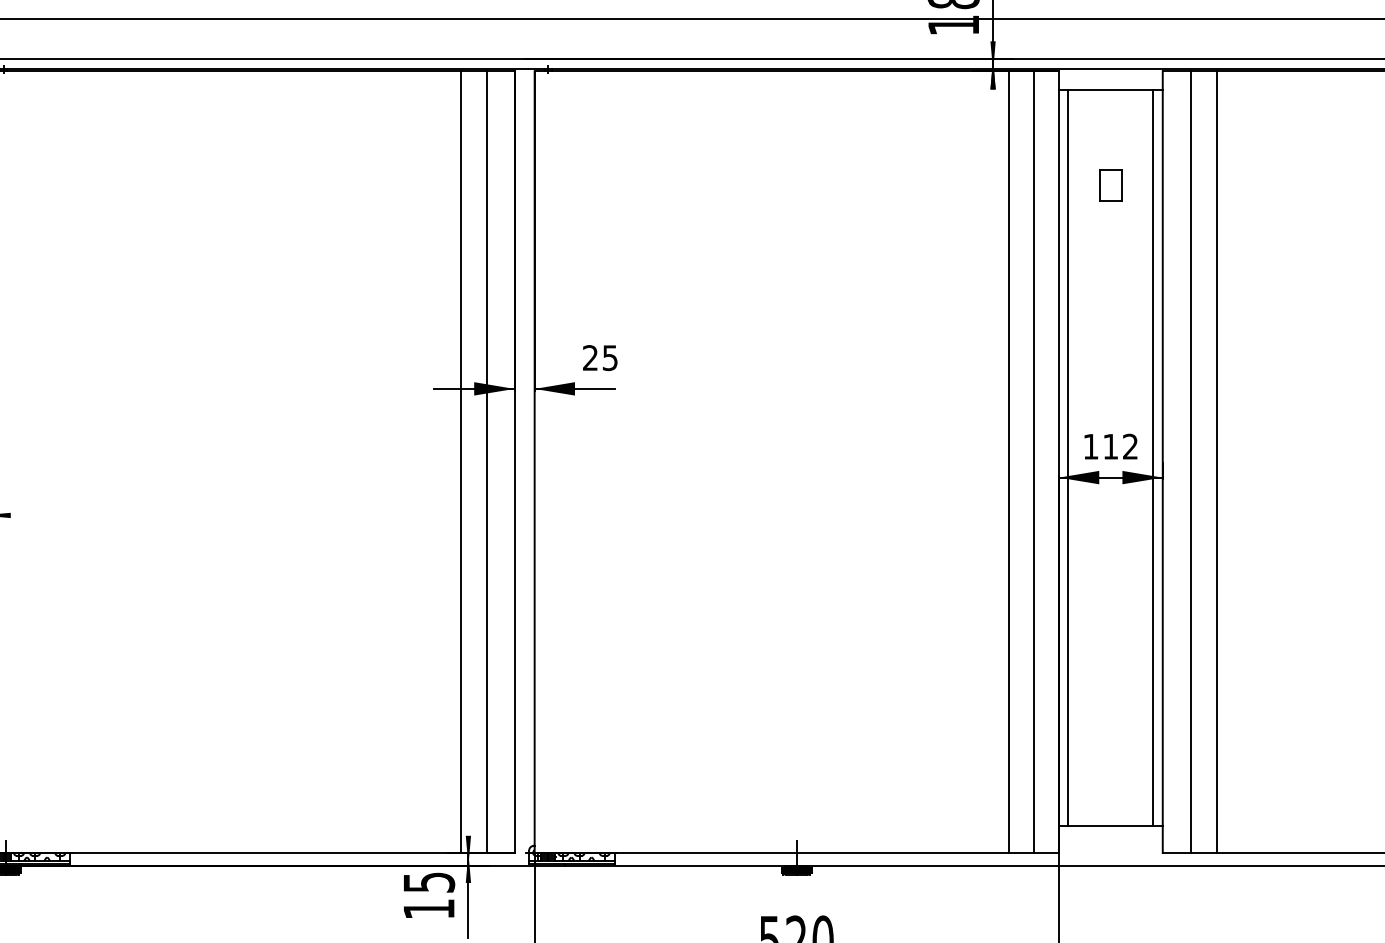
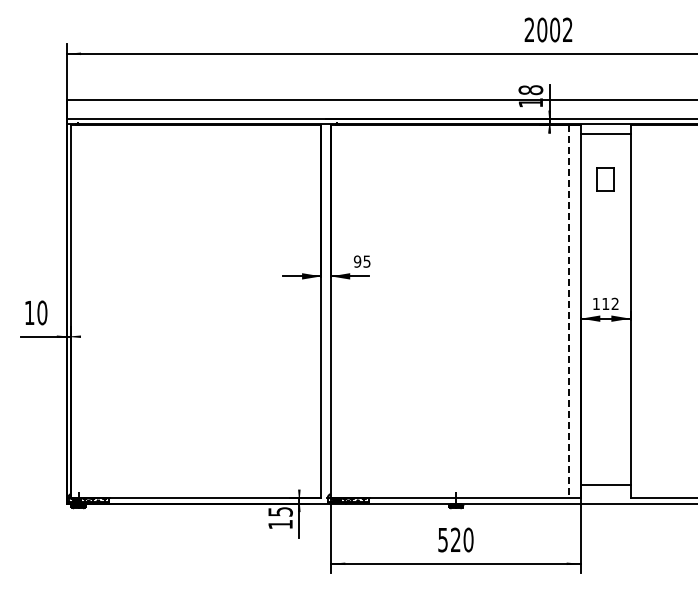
part: (1110, 185) -> (605, 179), size x1.6
text: (590, 357) -> (357, 261), 25 -> 95
line: (1068, 456) -> (585, 308), removed
line: (1154, 456) -> (626, 308), removed
line: (462, 460) -> (296, 310), removed
line: (487, 460) -> (308, 310), removed
line: (1009, 460) -> (557, 310), removed
line: (1191, 460) -> (644, 310), removed
line: (1217, 460) -> (656, 310), removed
line: (1034, 462) -> (569, 311), solid -> dashed

